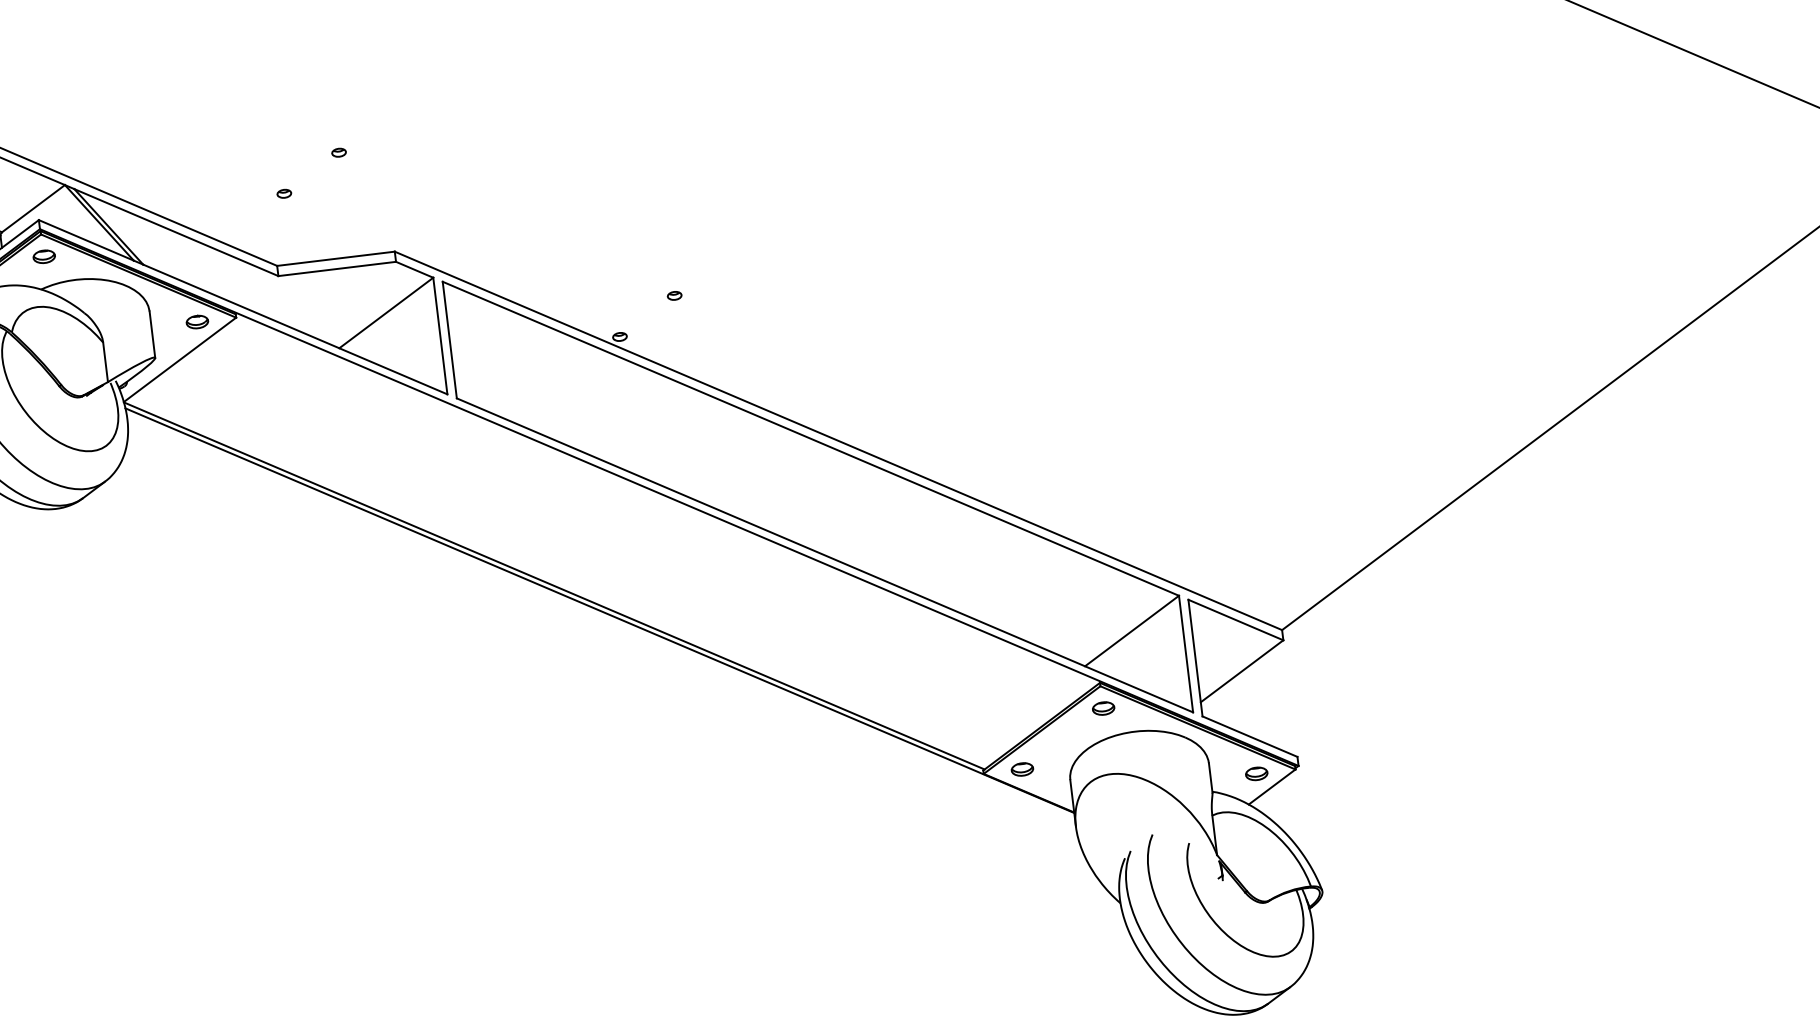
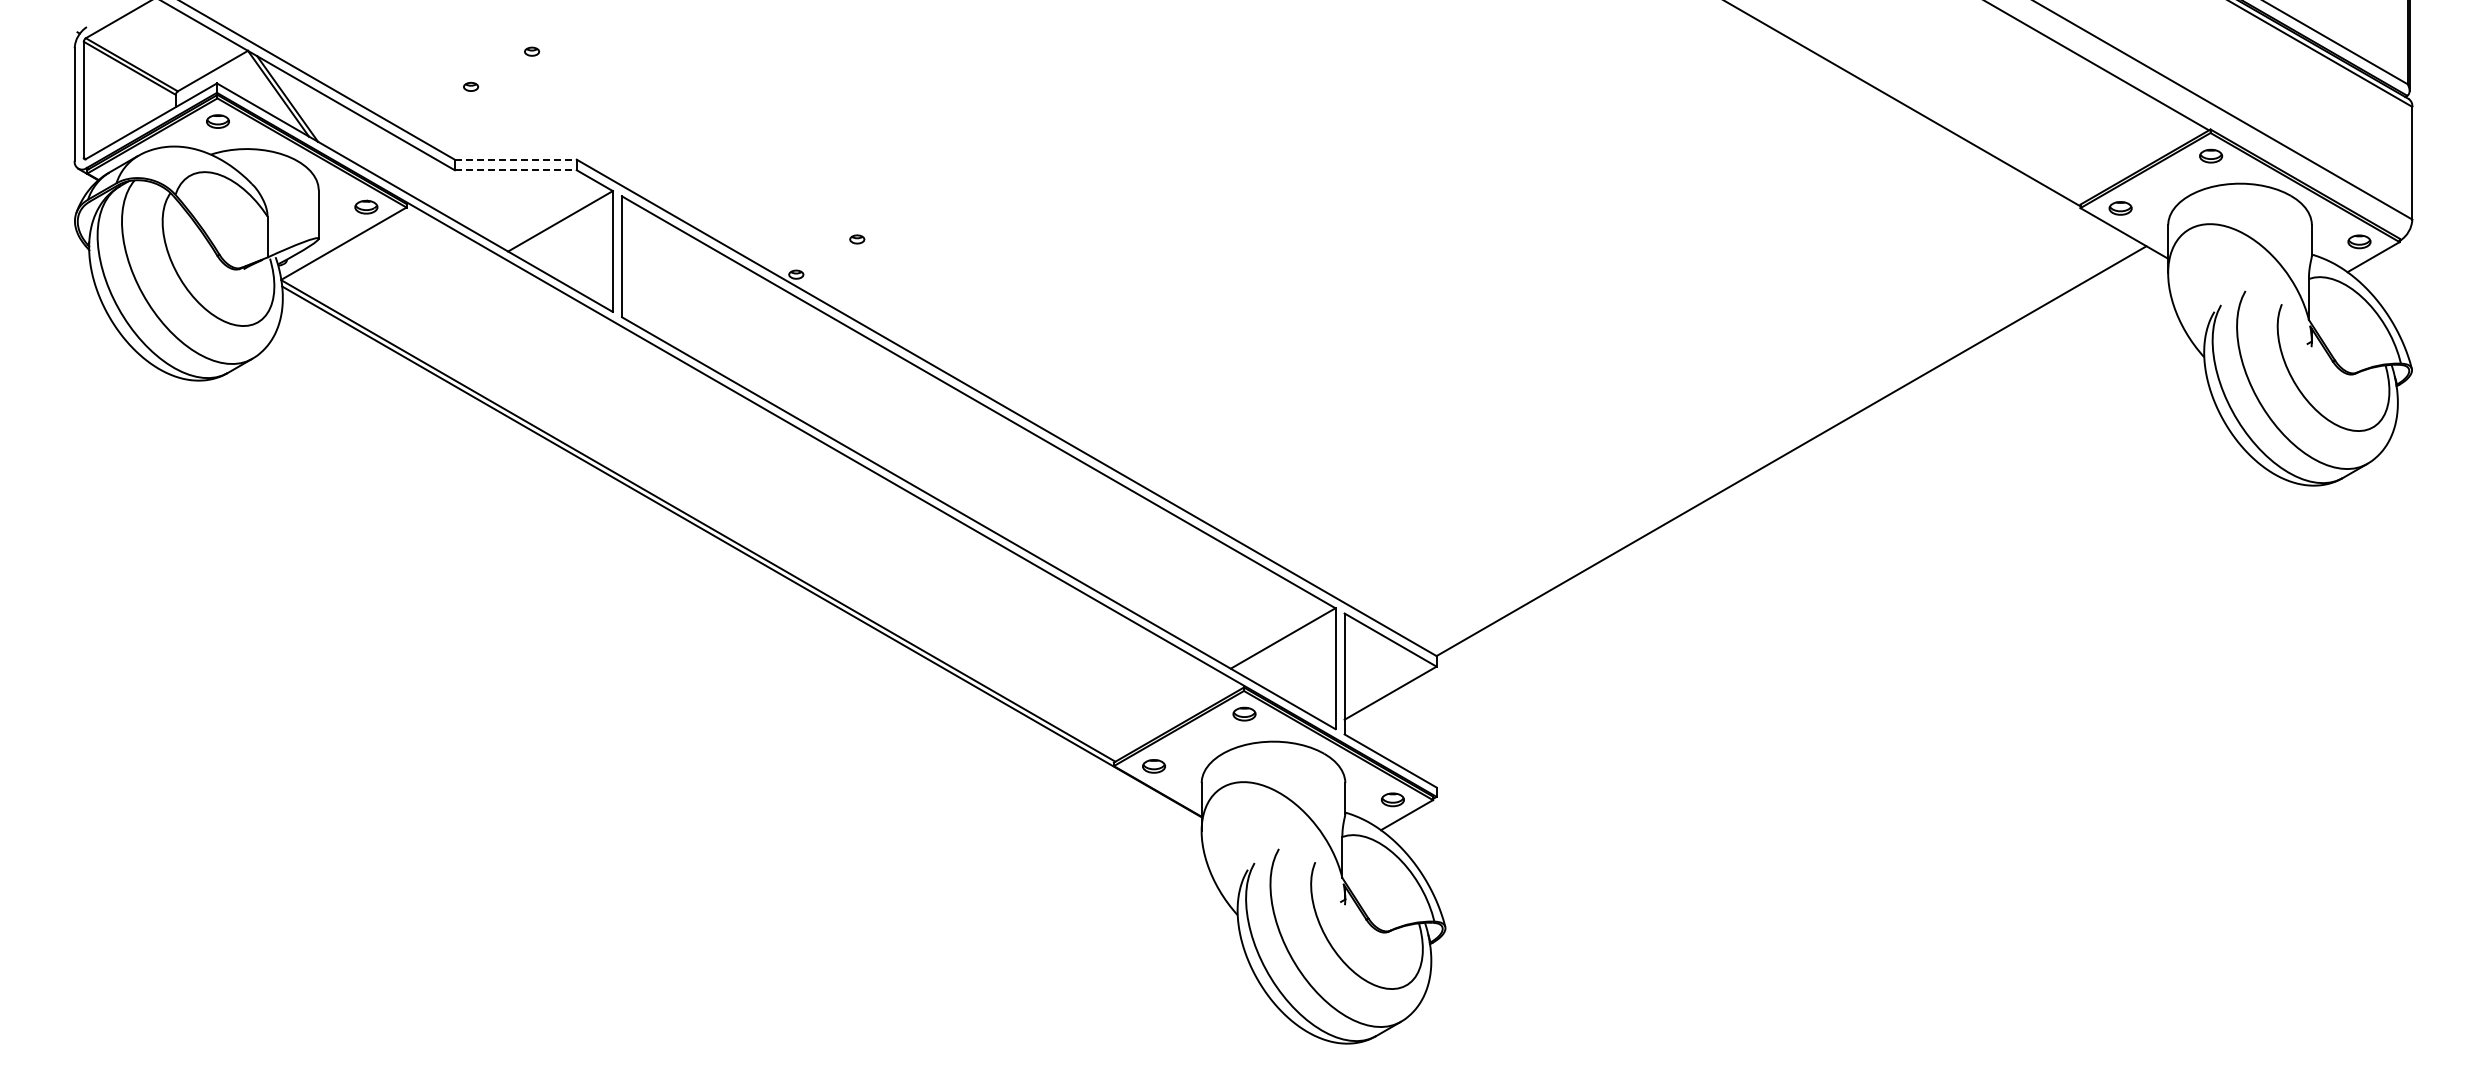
line: (335, 258) -> (515, 159), solid -> dashed
line: (336, 269) -> (515, 170), solid -> dashed

